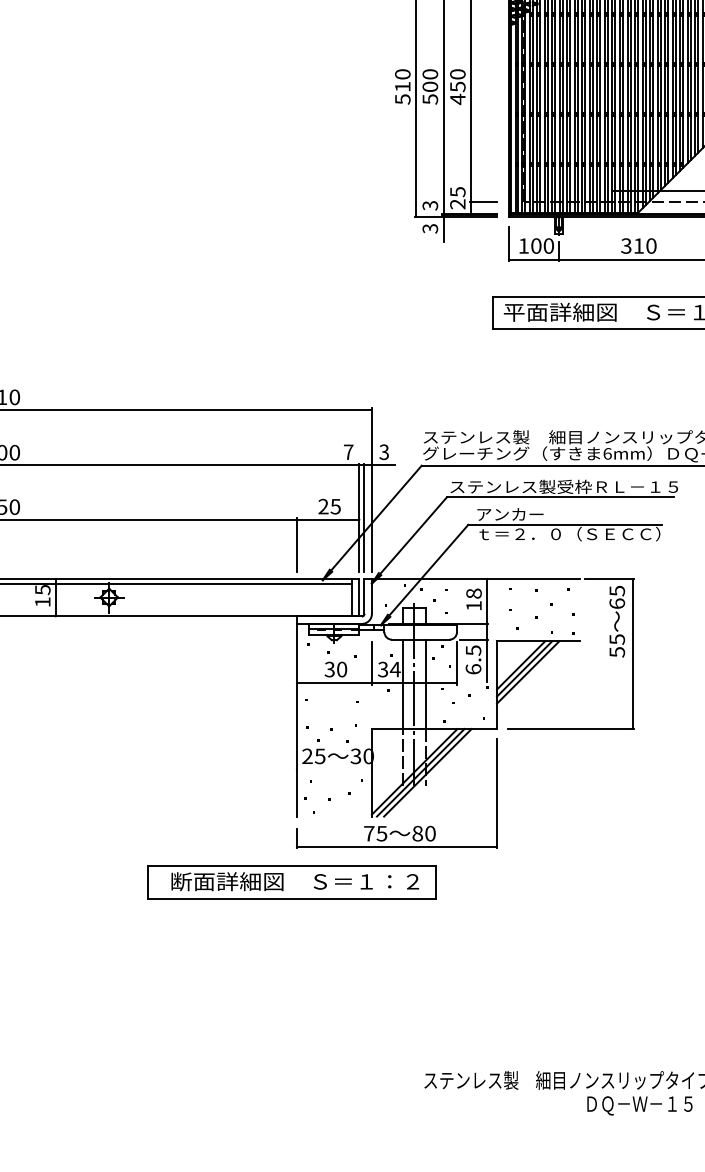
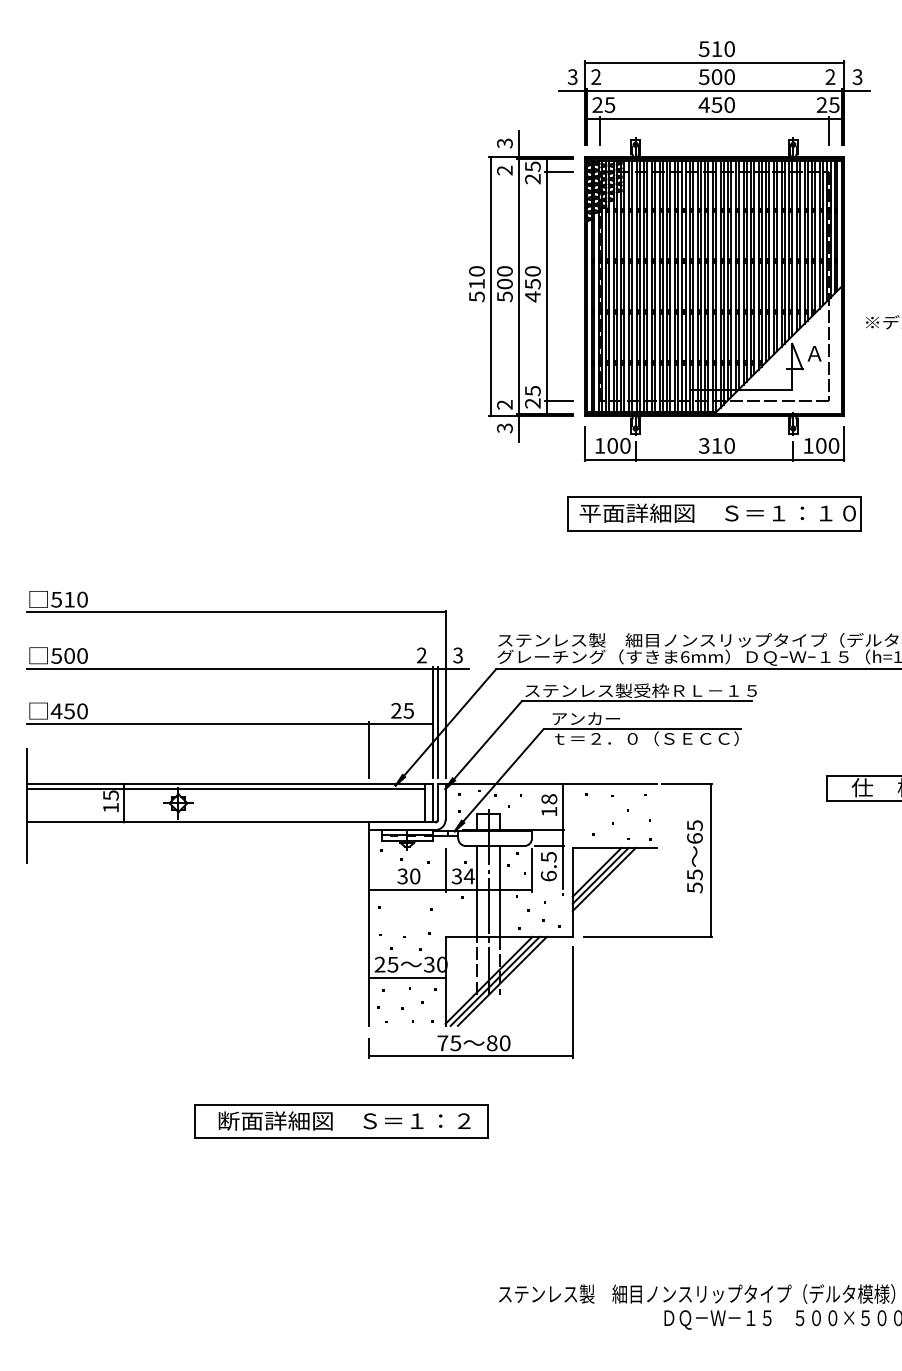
text: (429, 205) -> (504, 404), 3 -> 2
text: (348, 452) -> (421, 655), 7 -> 2
text: (616, 621) -> (694, 856), moved
line: (334, 768) -> (407, 977), added
part: (292, 882) -> (341, 1121), moved

